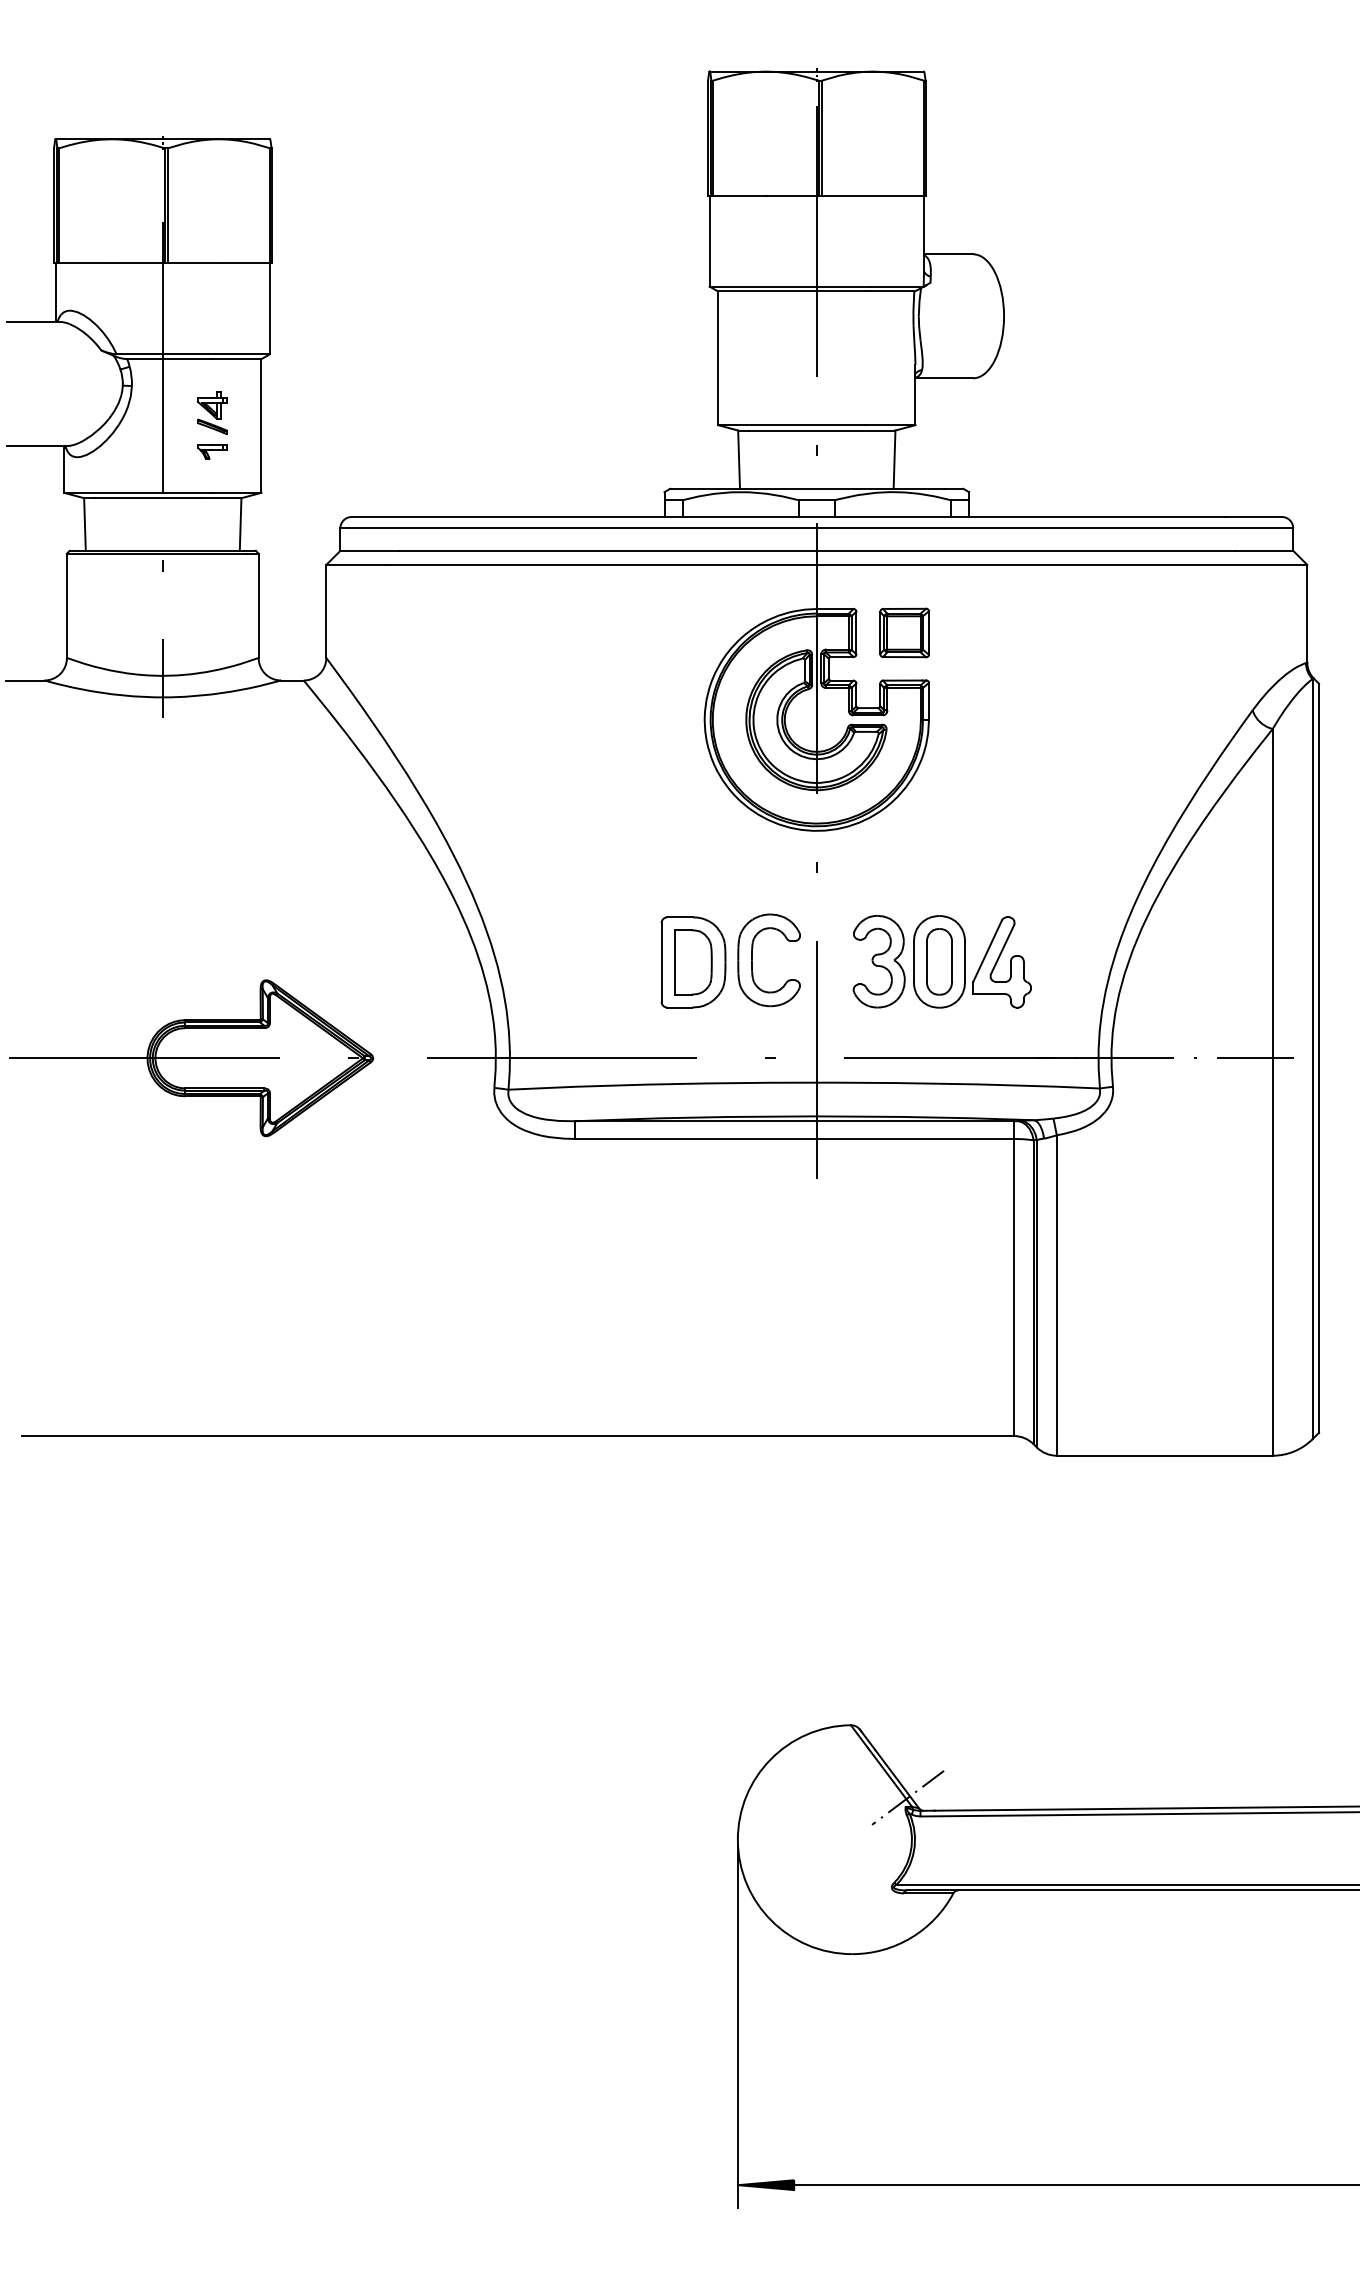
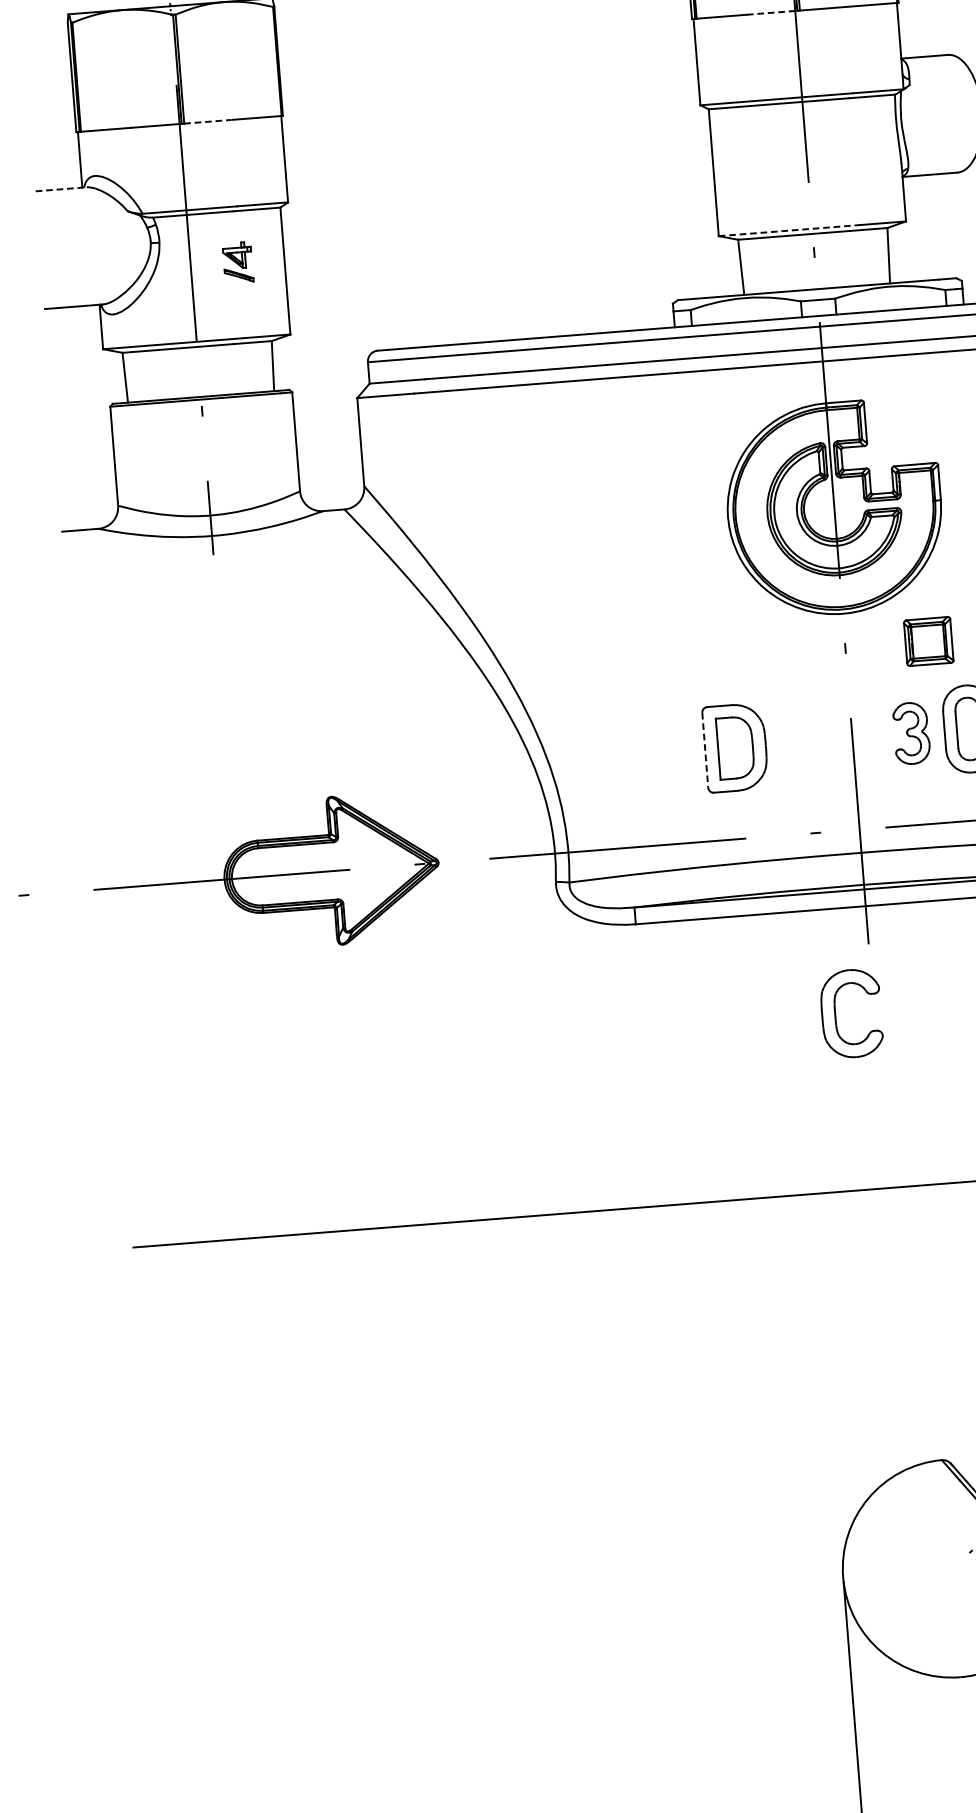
line: (792, 195) -> (772, 12), solid -> dashed
line: (193, 263) -> (208, 121), solid -> dashed
line: (33, 321) -> (61, 188), solid -> dashed
line: (792, 425) -> (789, 230), solid -> dashed
part: (212, 451) -> (240, 298), removed
part: (904, 632) -> (928, 641), moved
part: (752, 960) -> (835, 1015), moved
part: (878, 961) -> (911, 733), size x0.7
line: (661, 962) -> (705, 750), solid -> dashed

